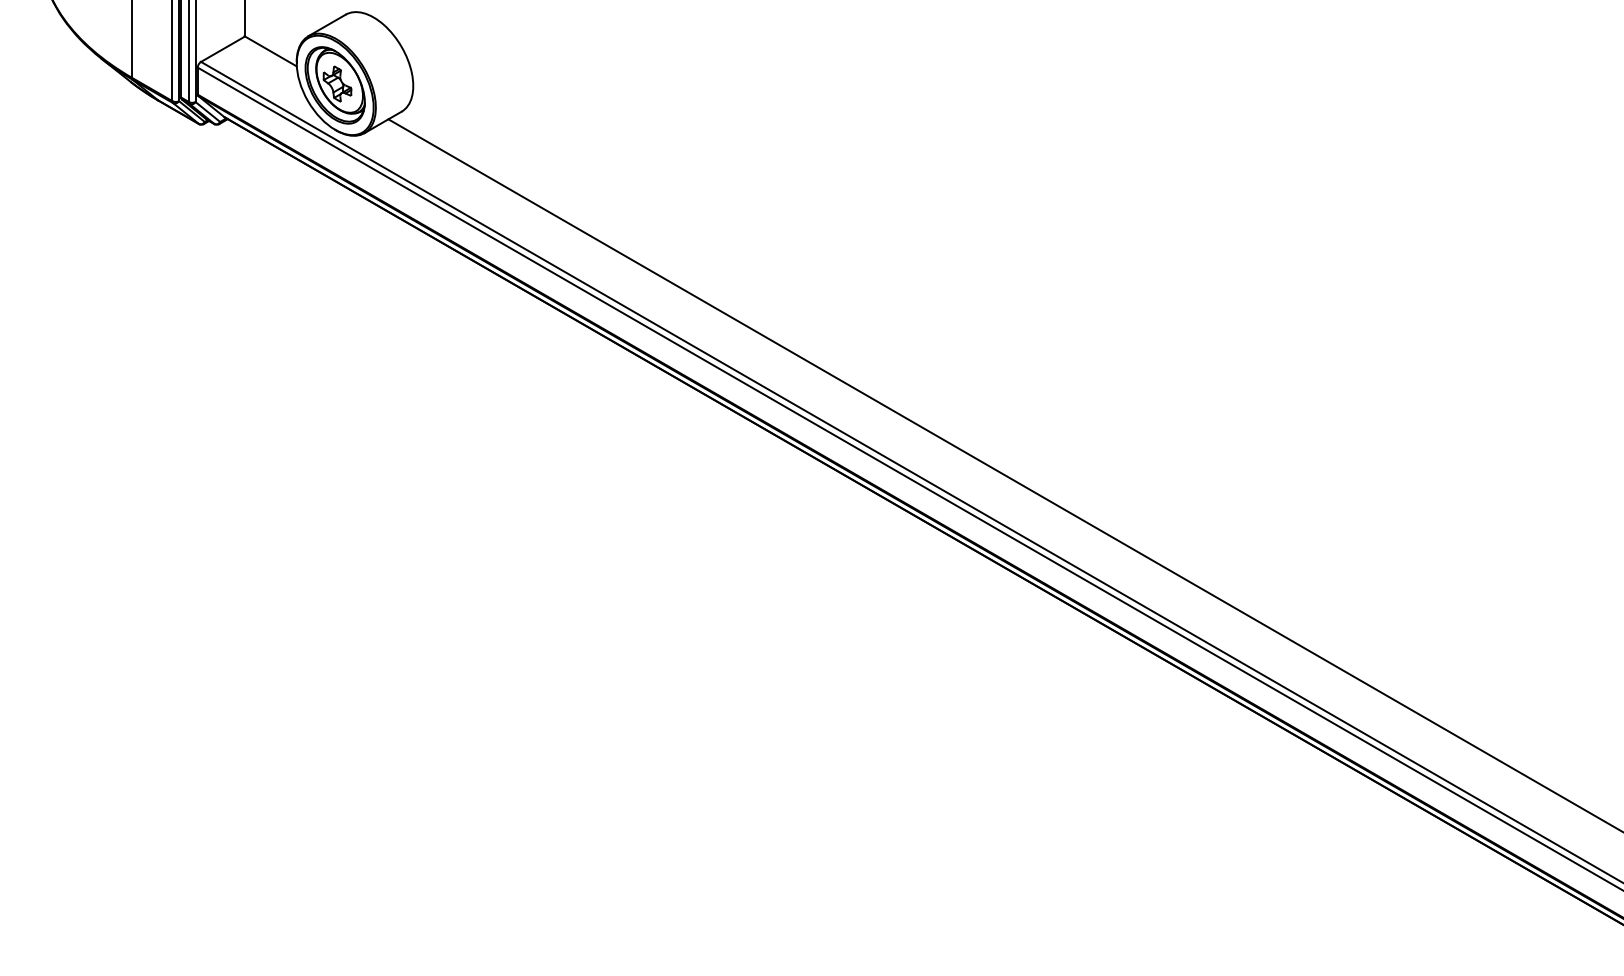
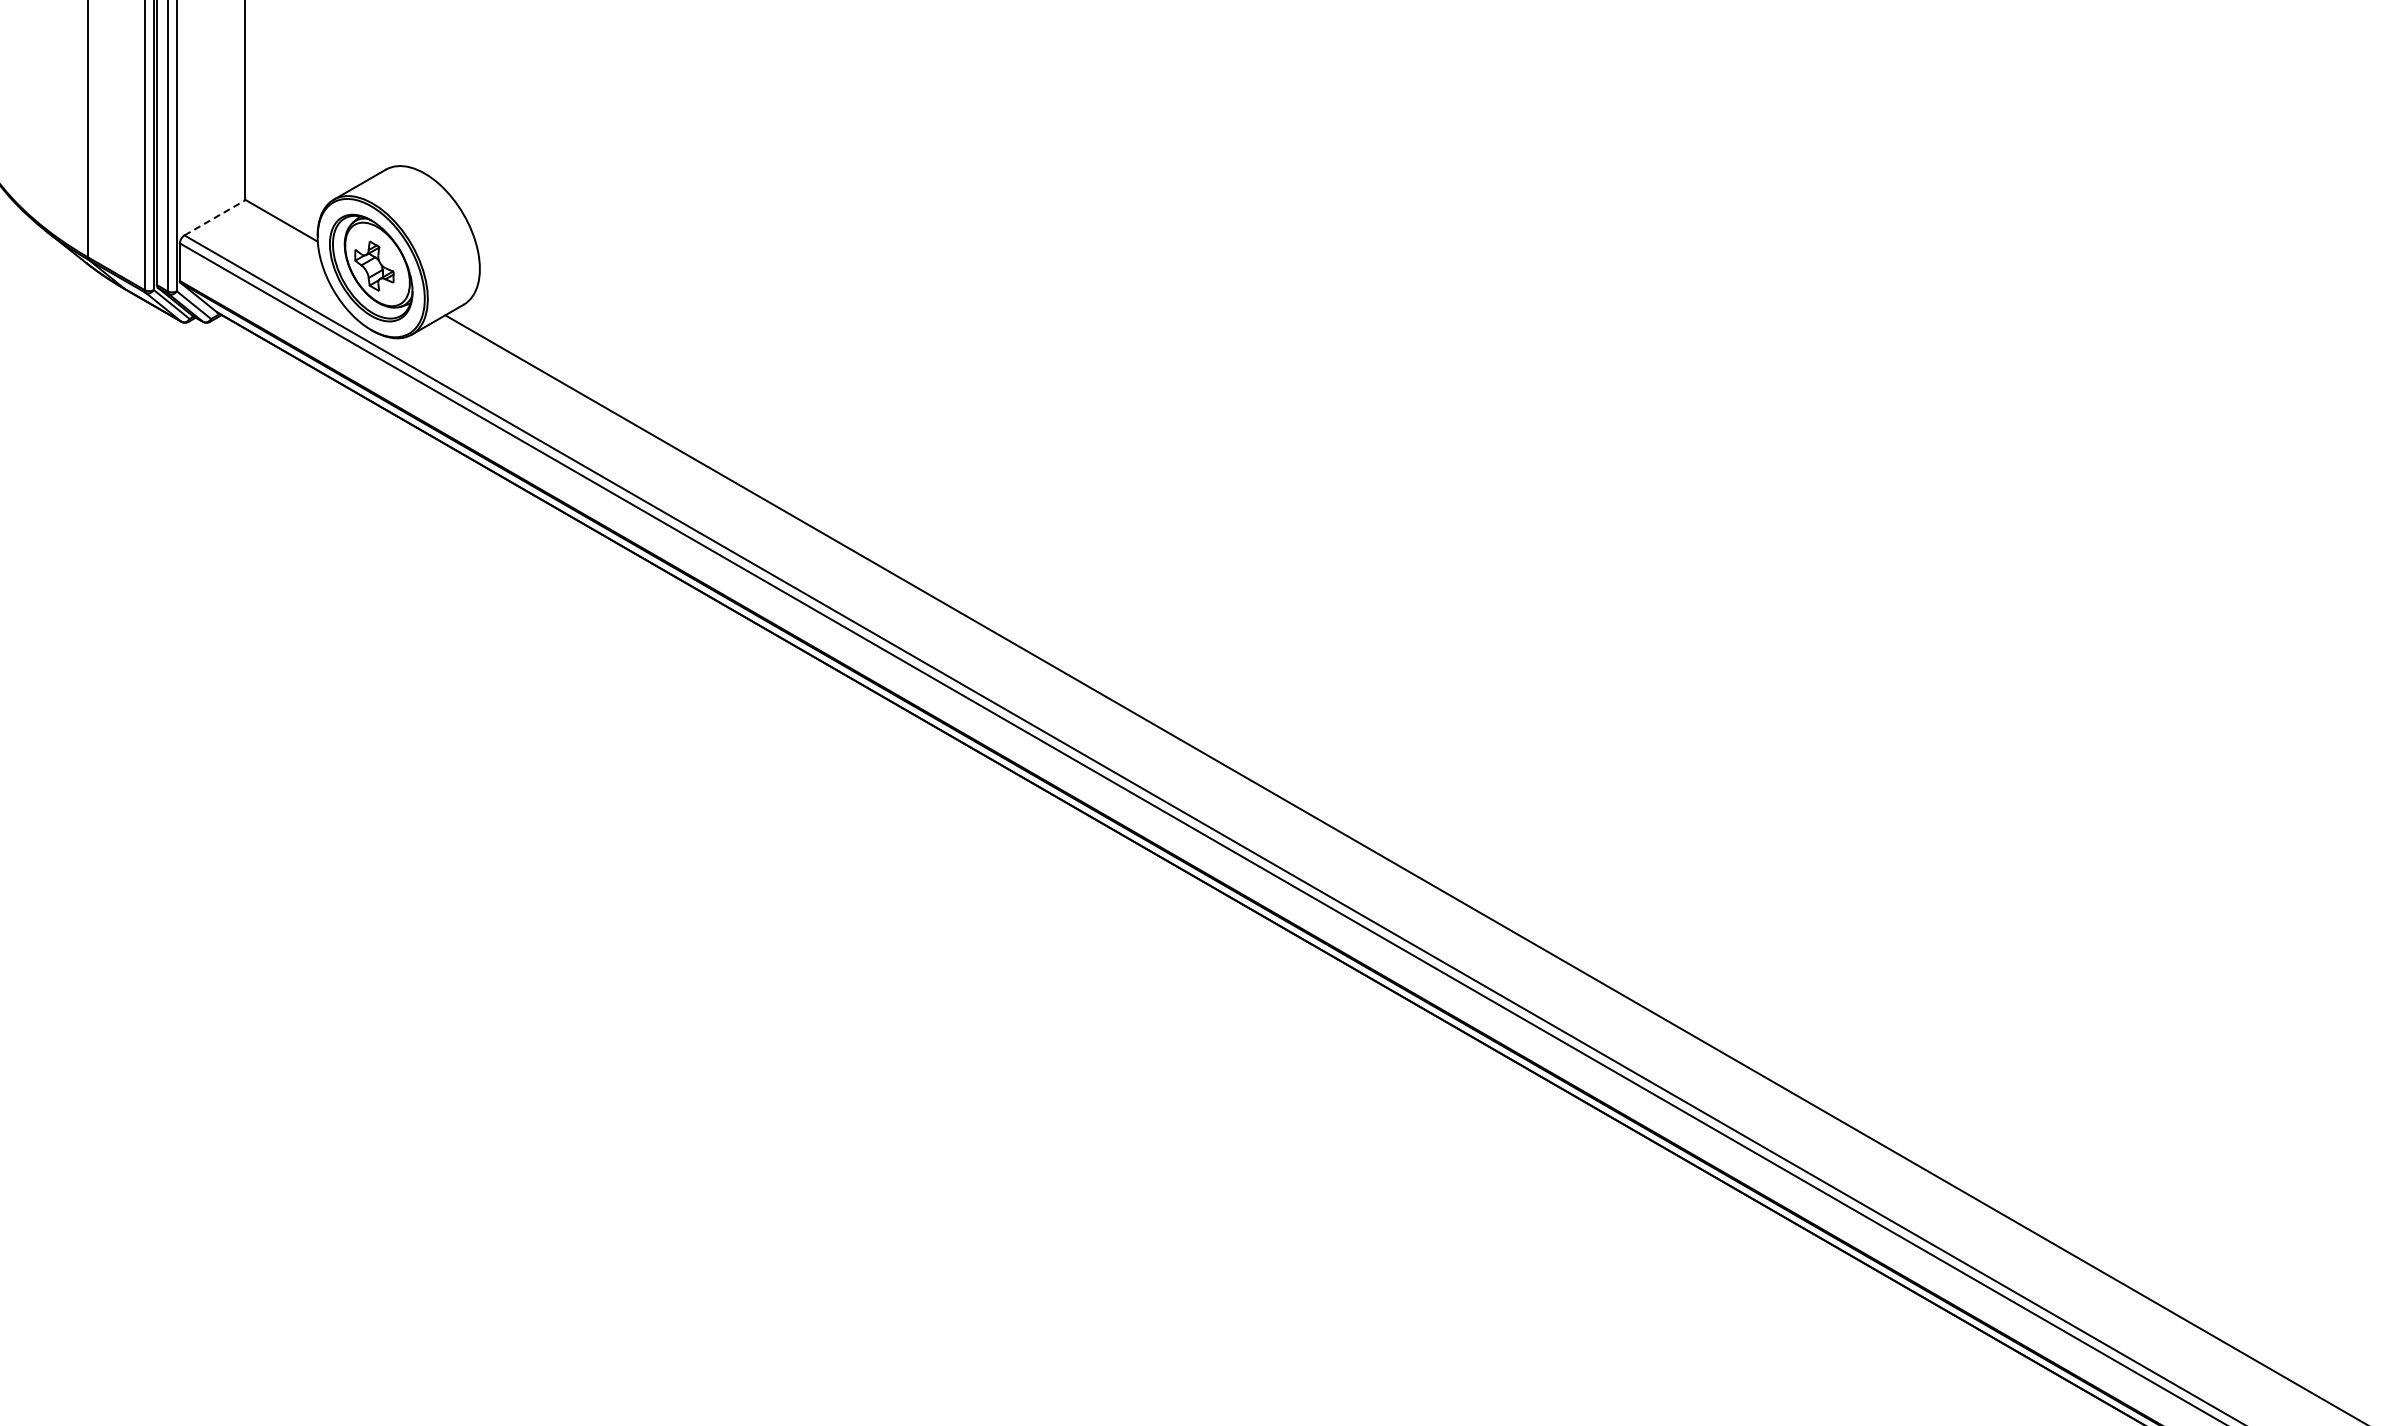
line: (223, 49) -> (215, 217), solid -> dashed

